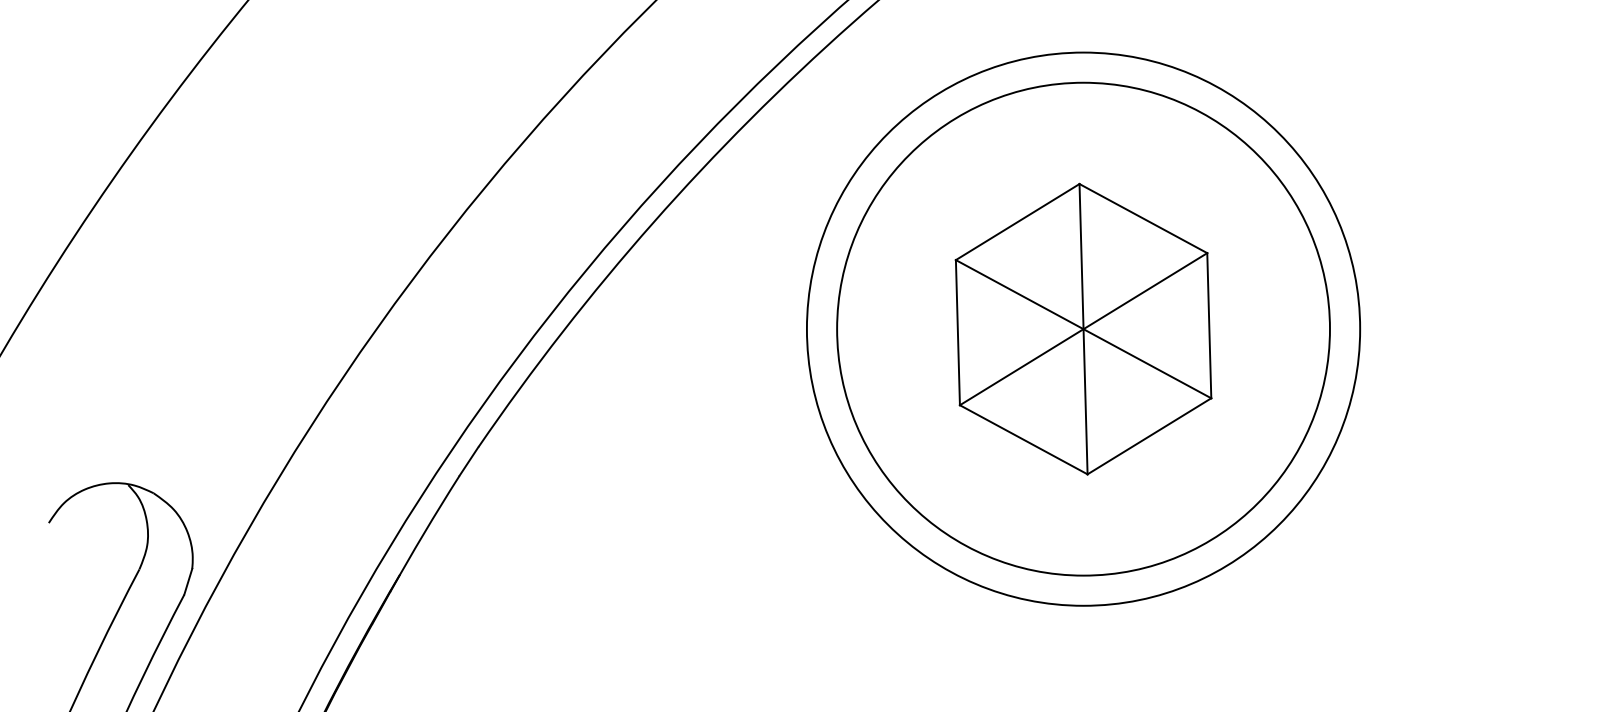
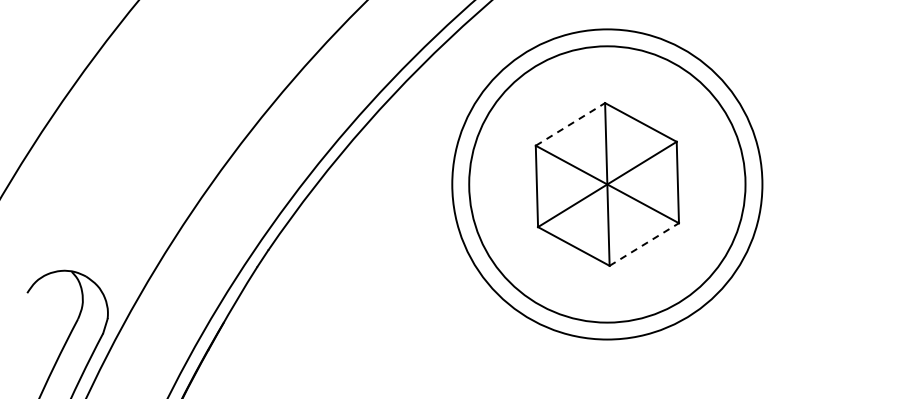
line: (1017, 222) -> (570, 124), solid -> dashed
line: (1149, 436) -> (644, 244), solid -> dashed

